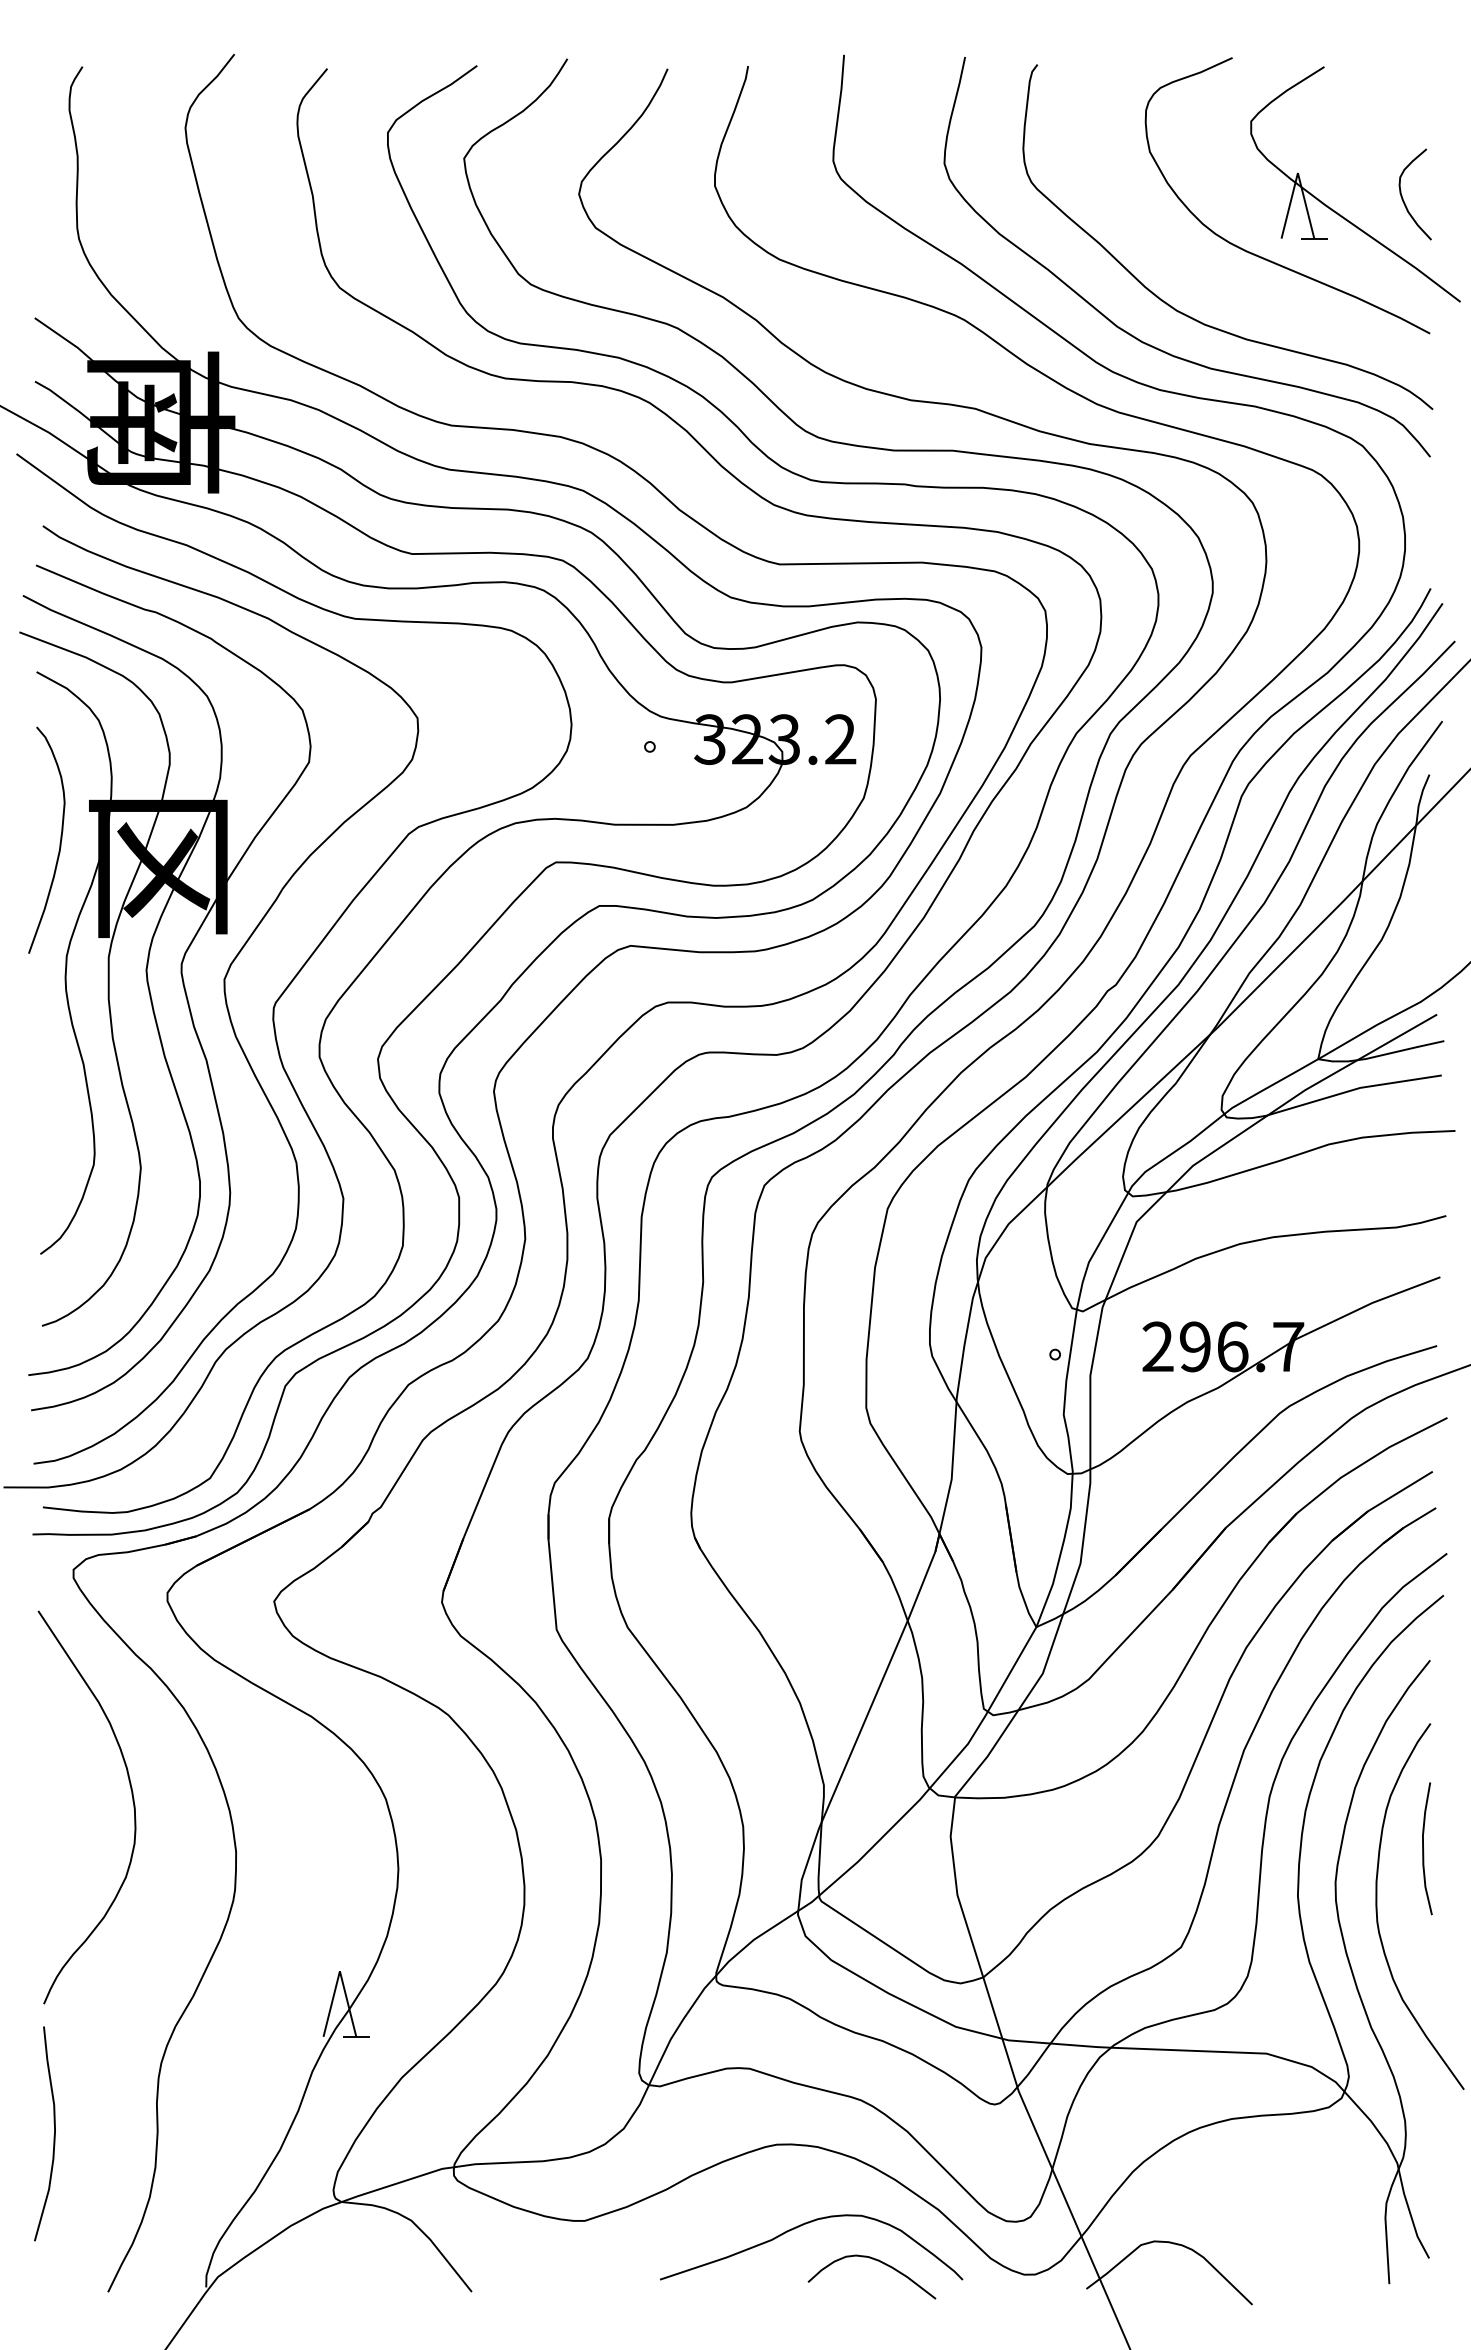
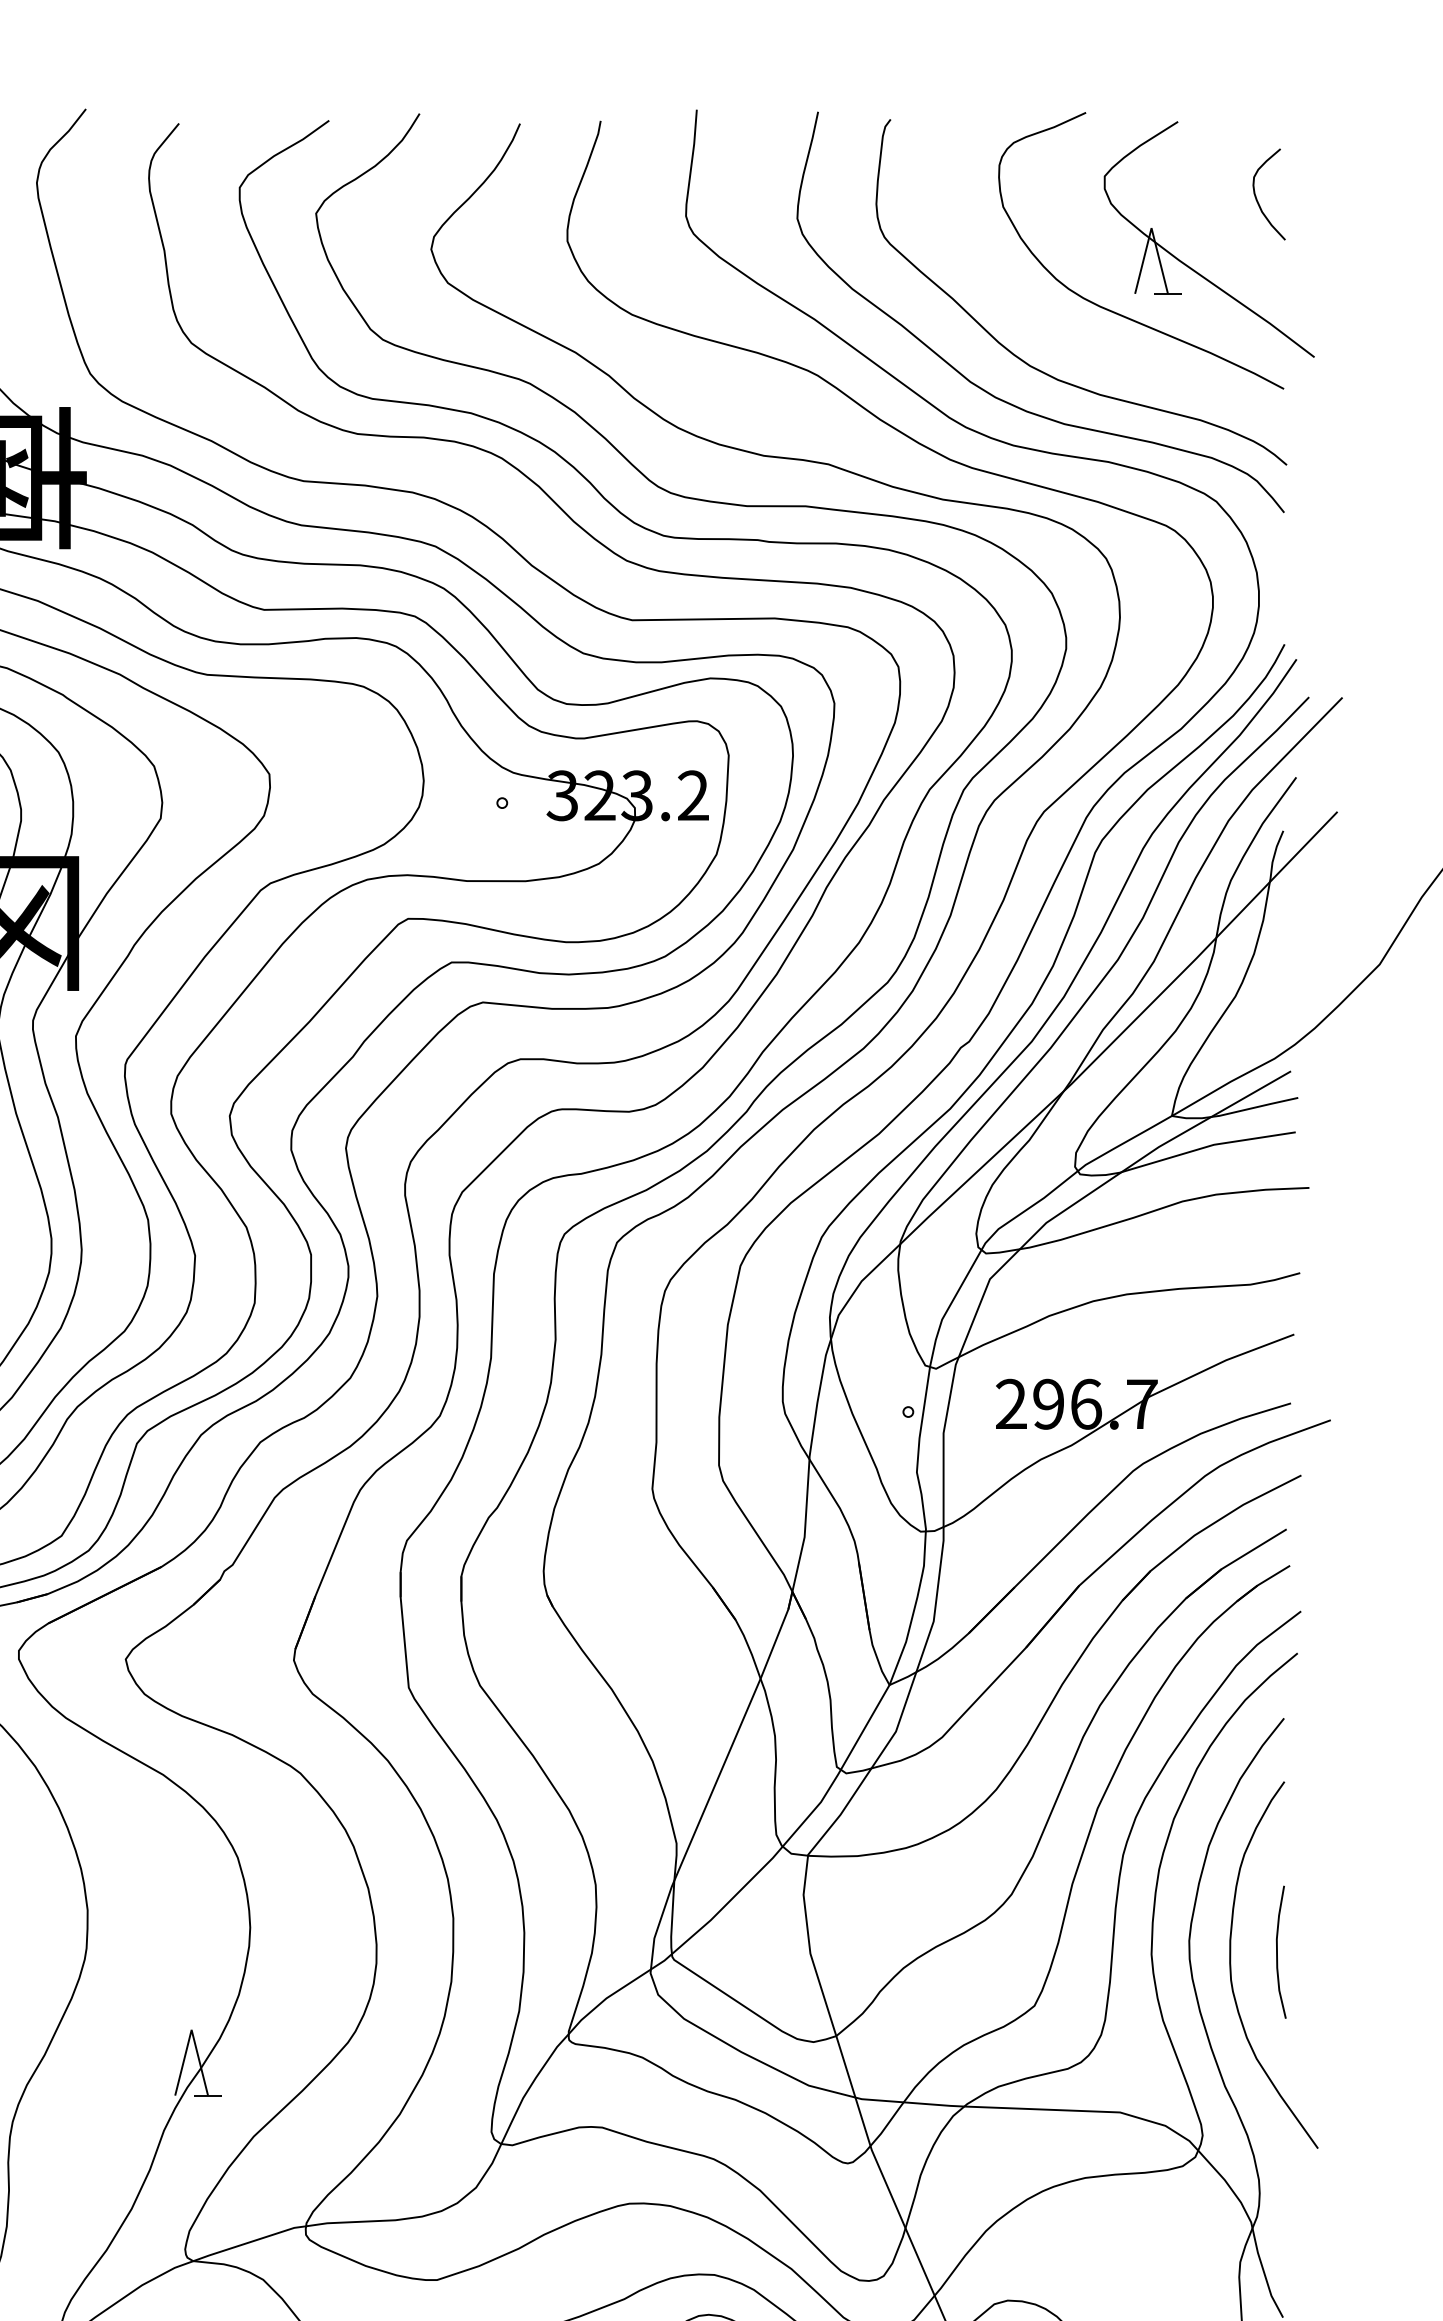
curve: (1404, 200) -> (1258, 200), moved
curve: (1423, 1848) -> (1277, 1951), moved

